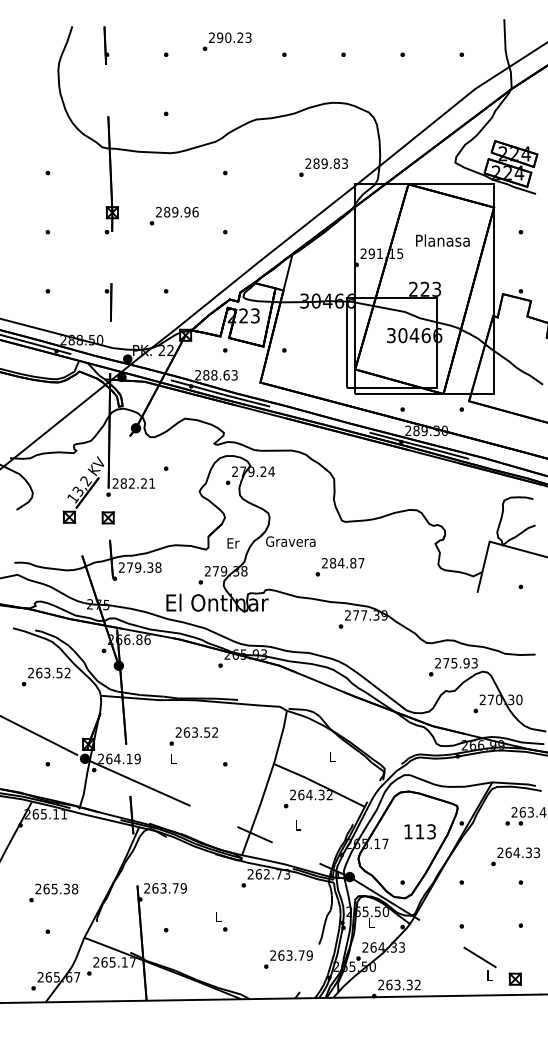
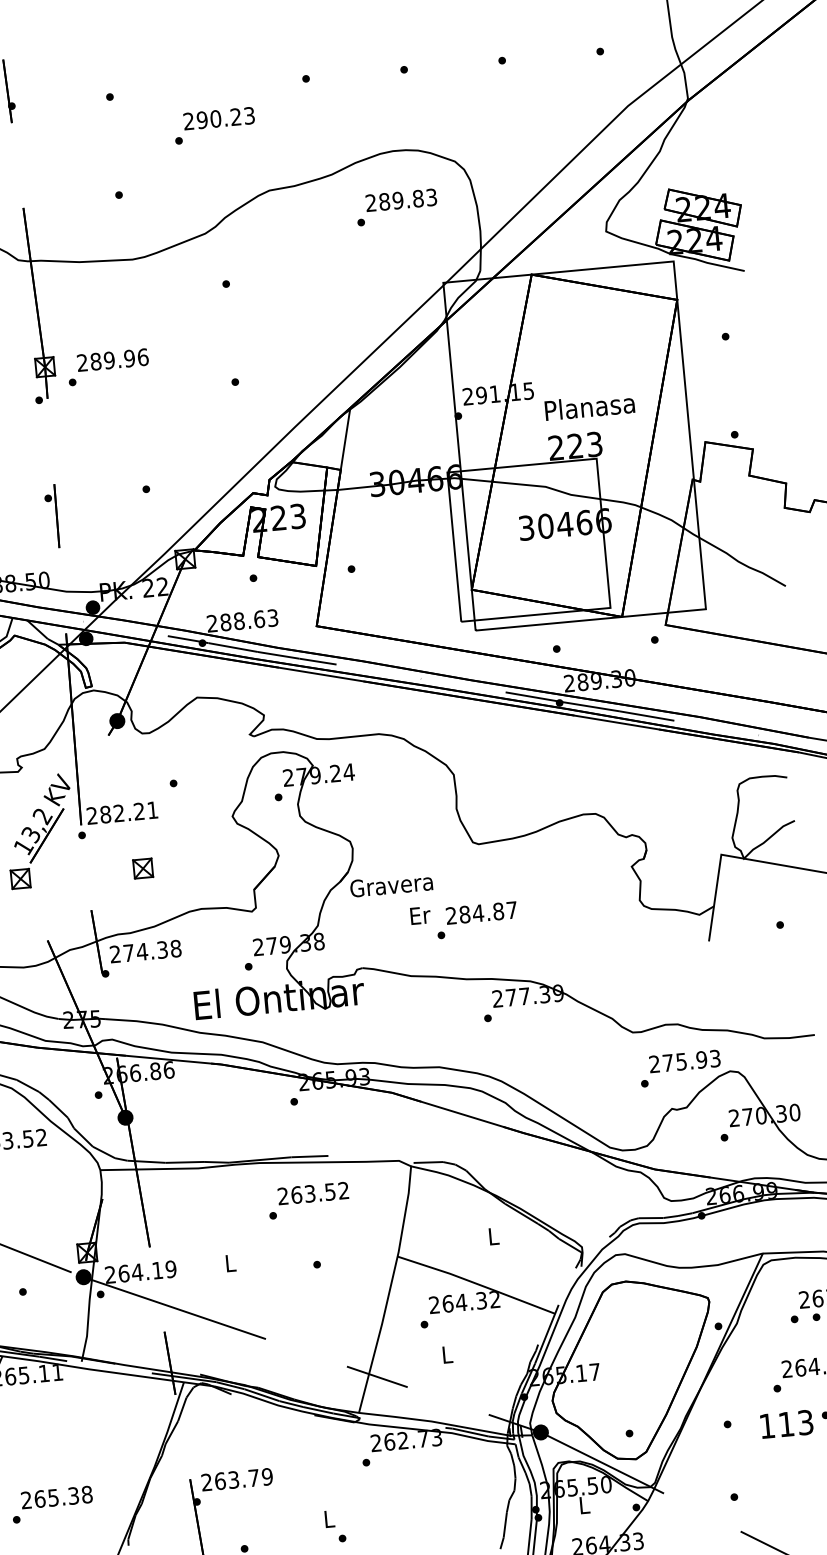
text: (226, 41) -> (213, 125), moved
text: (323, 167) -> (396, 207), moved
text: (173, 216) -> (107, 367), moved
text: (442, 240) -> (589, 406), moved
part: (107, 517) -> (141, 868), moved
text: (233, 543) -> (420, 915), moved
text: (137, 567) -> (141, 951), 279.38 -> 274.38
text: (193, 736) -> (308, 1200), moved
text: (419, 831) -> (785, 1423), moved

